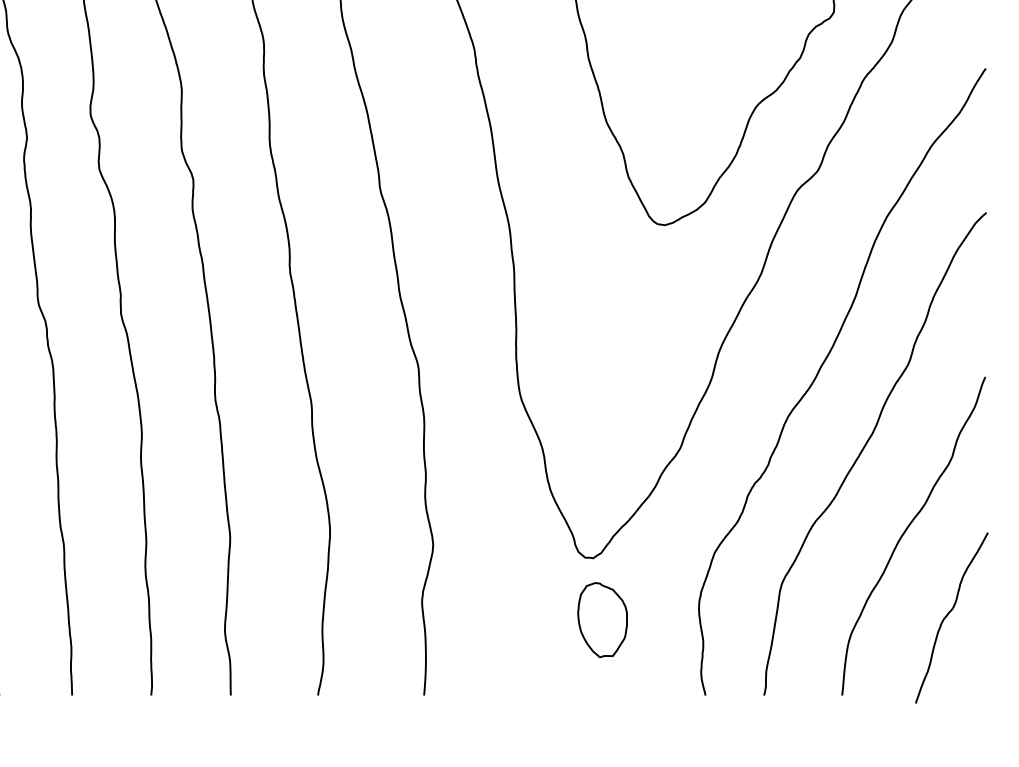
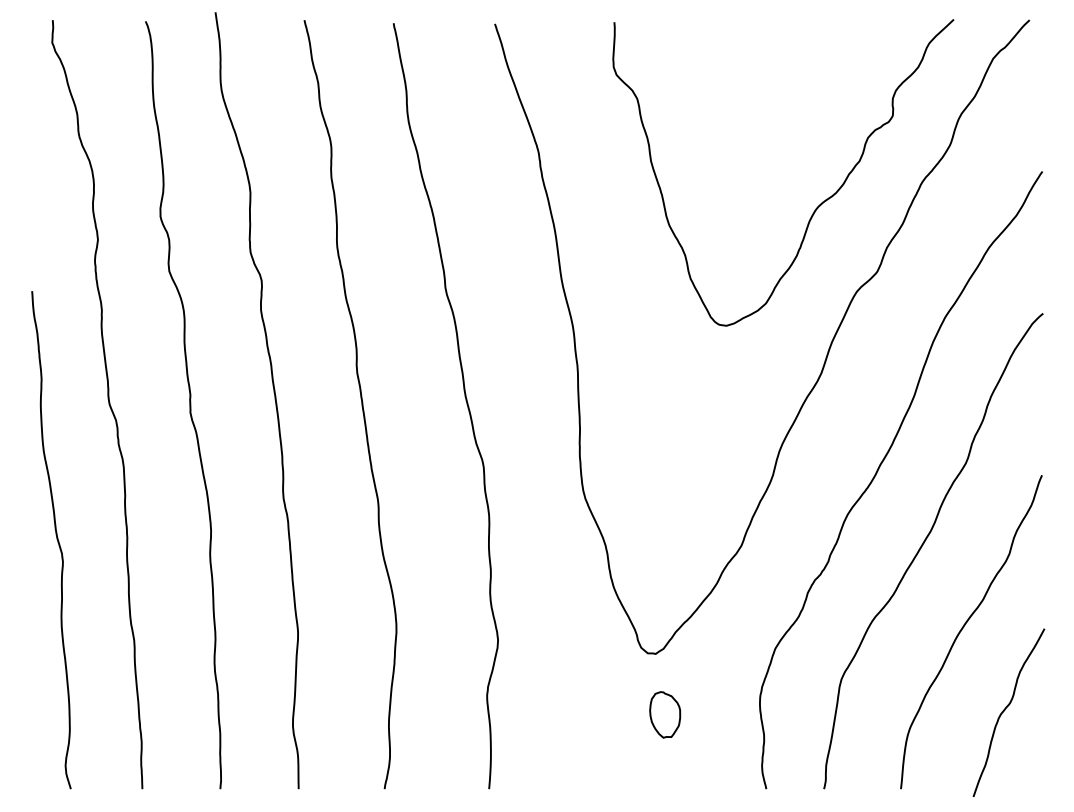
part: (603, 619) -> (665, 714), size x0.62

